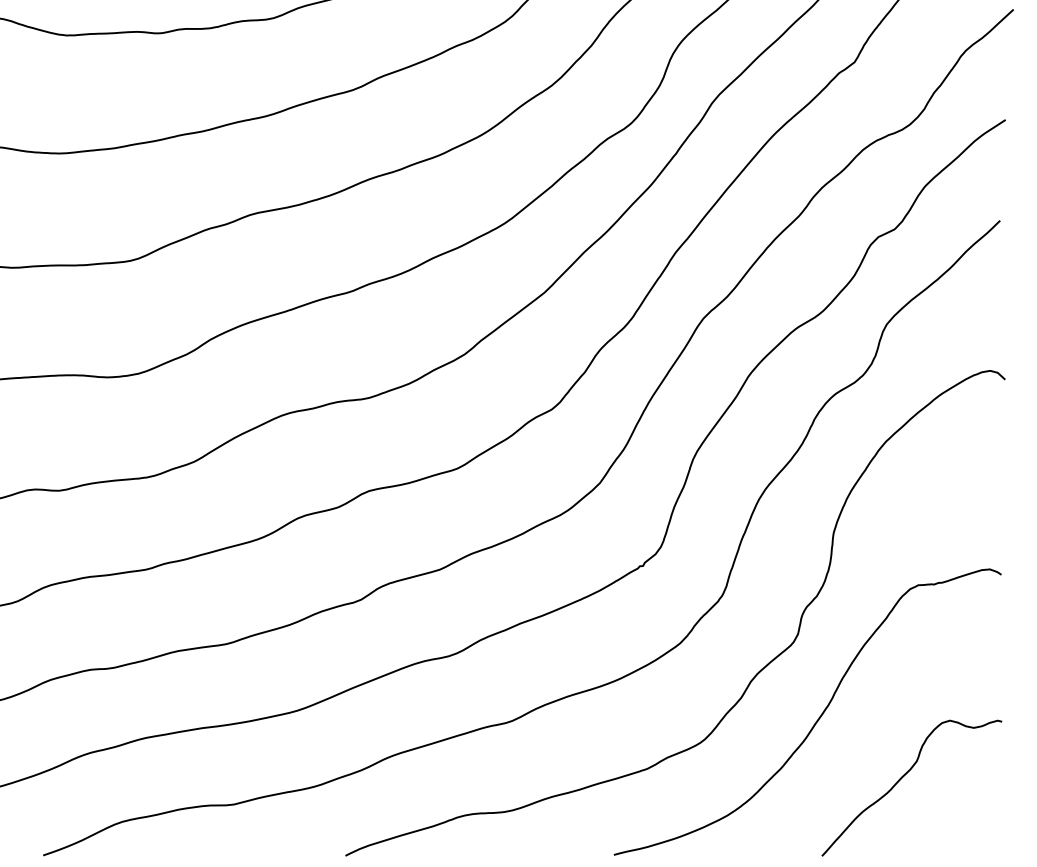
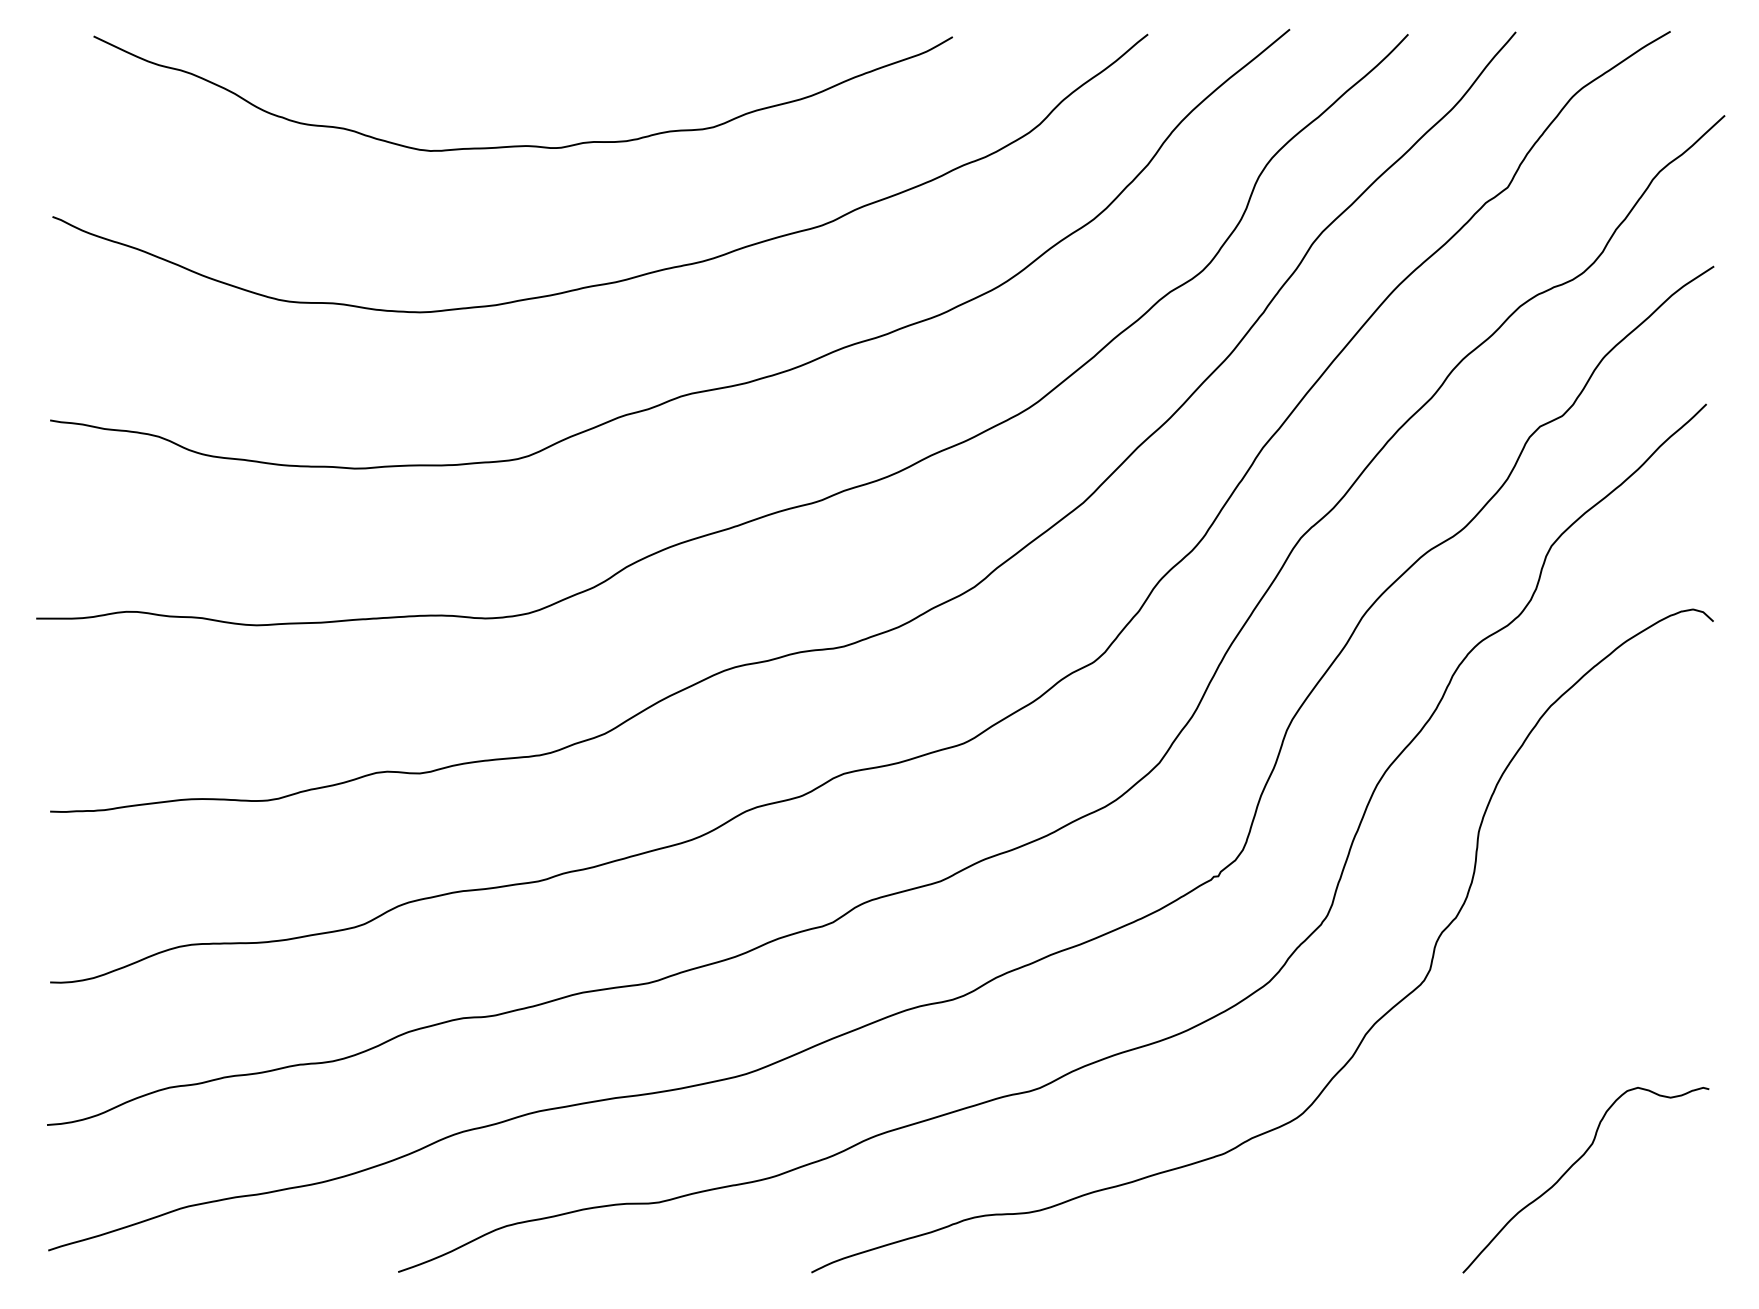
curve: (817, 719) -> (1456, 1086), removed

